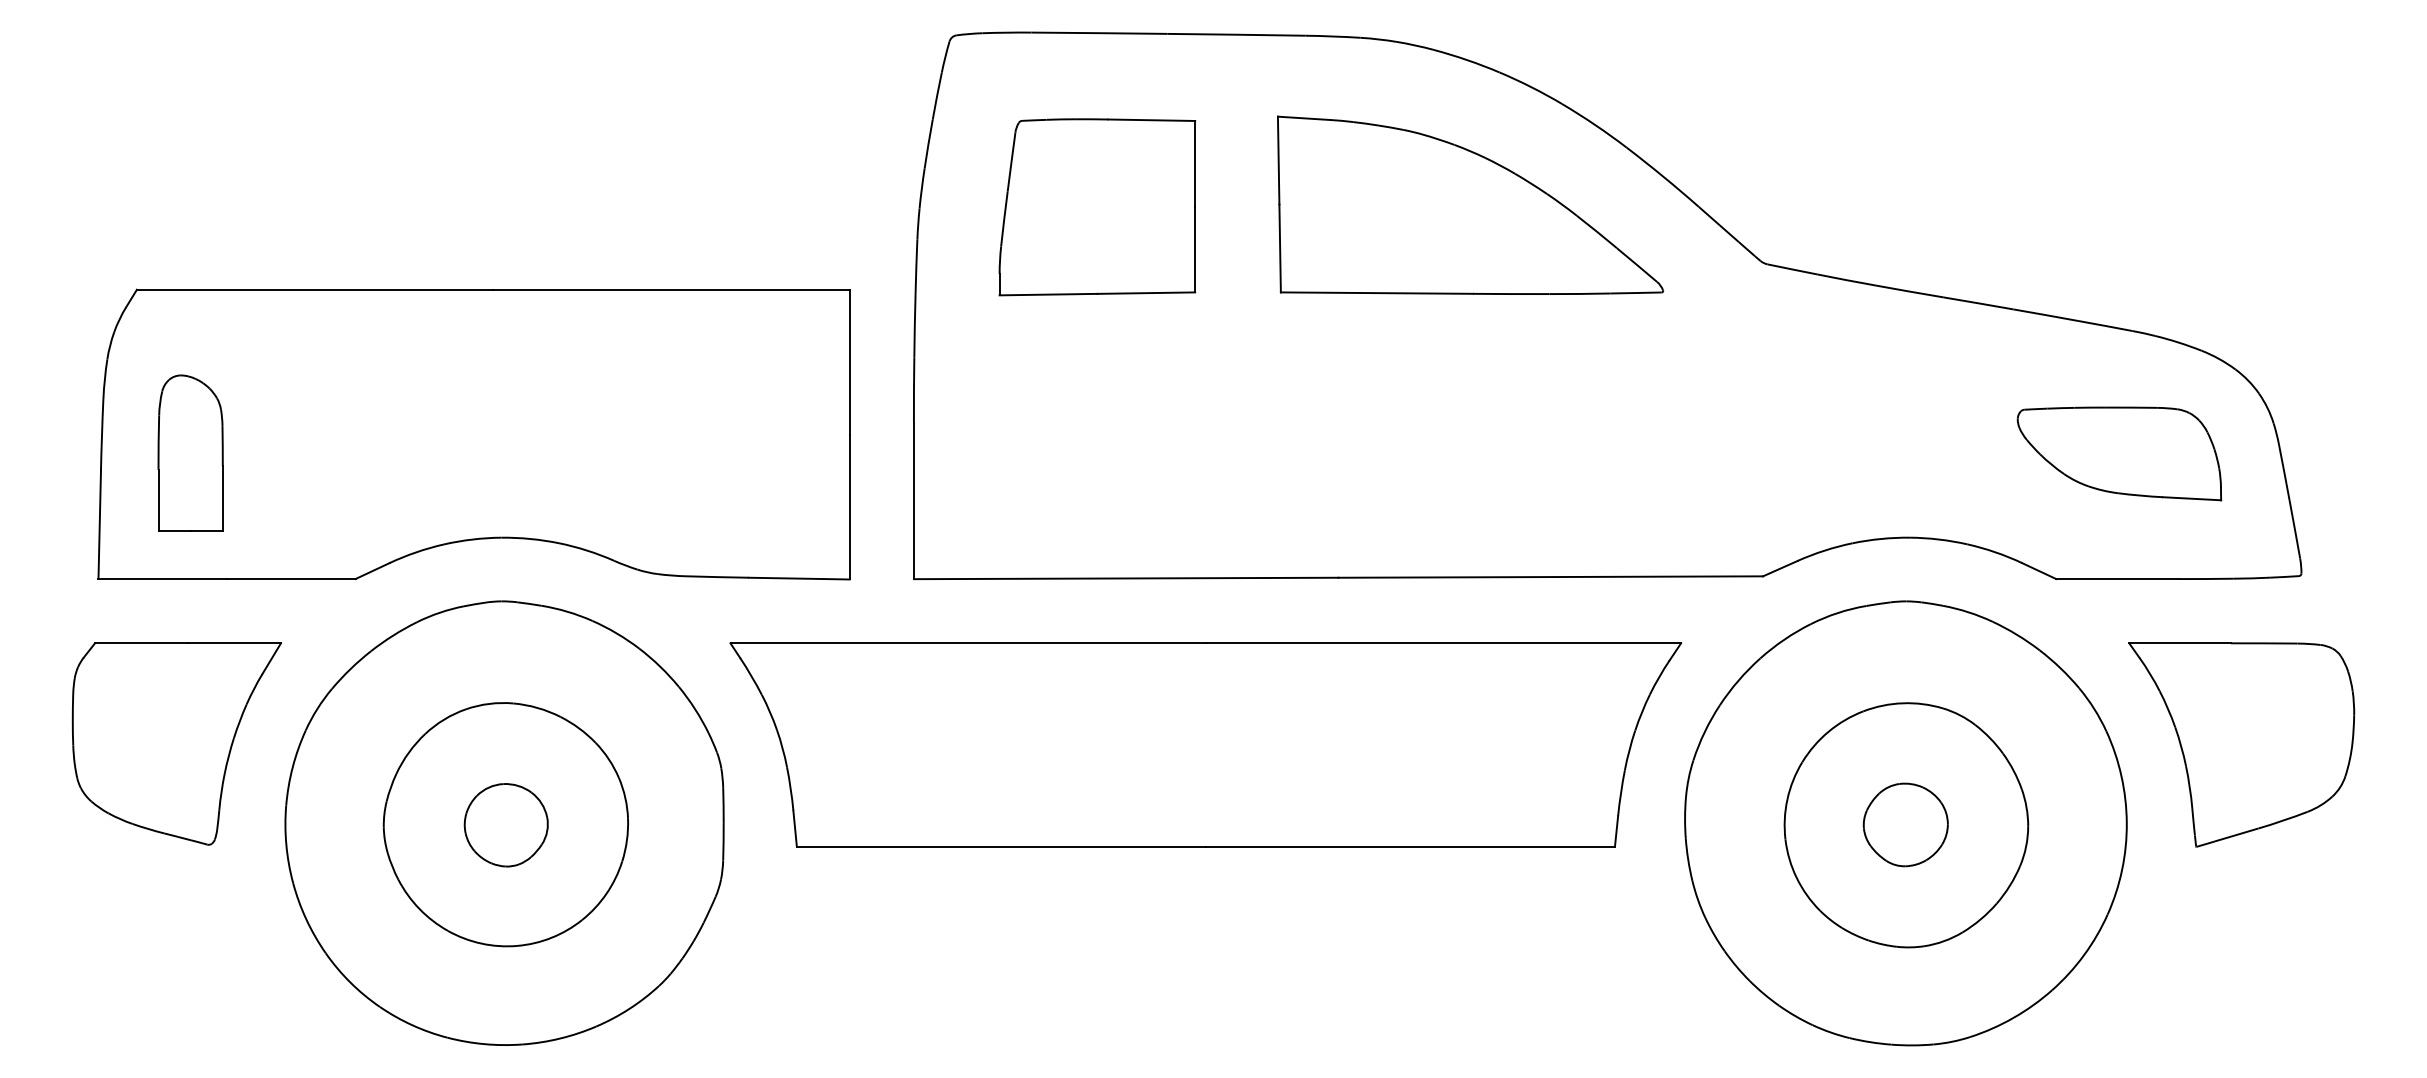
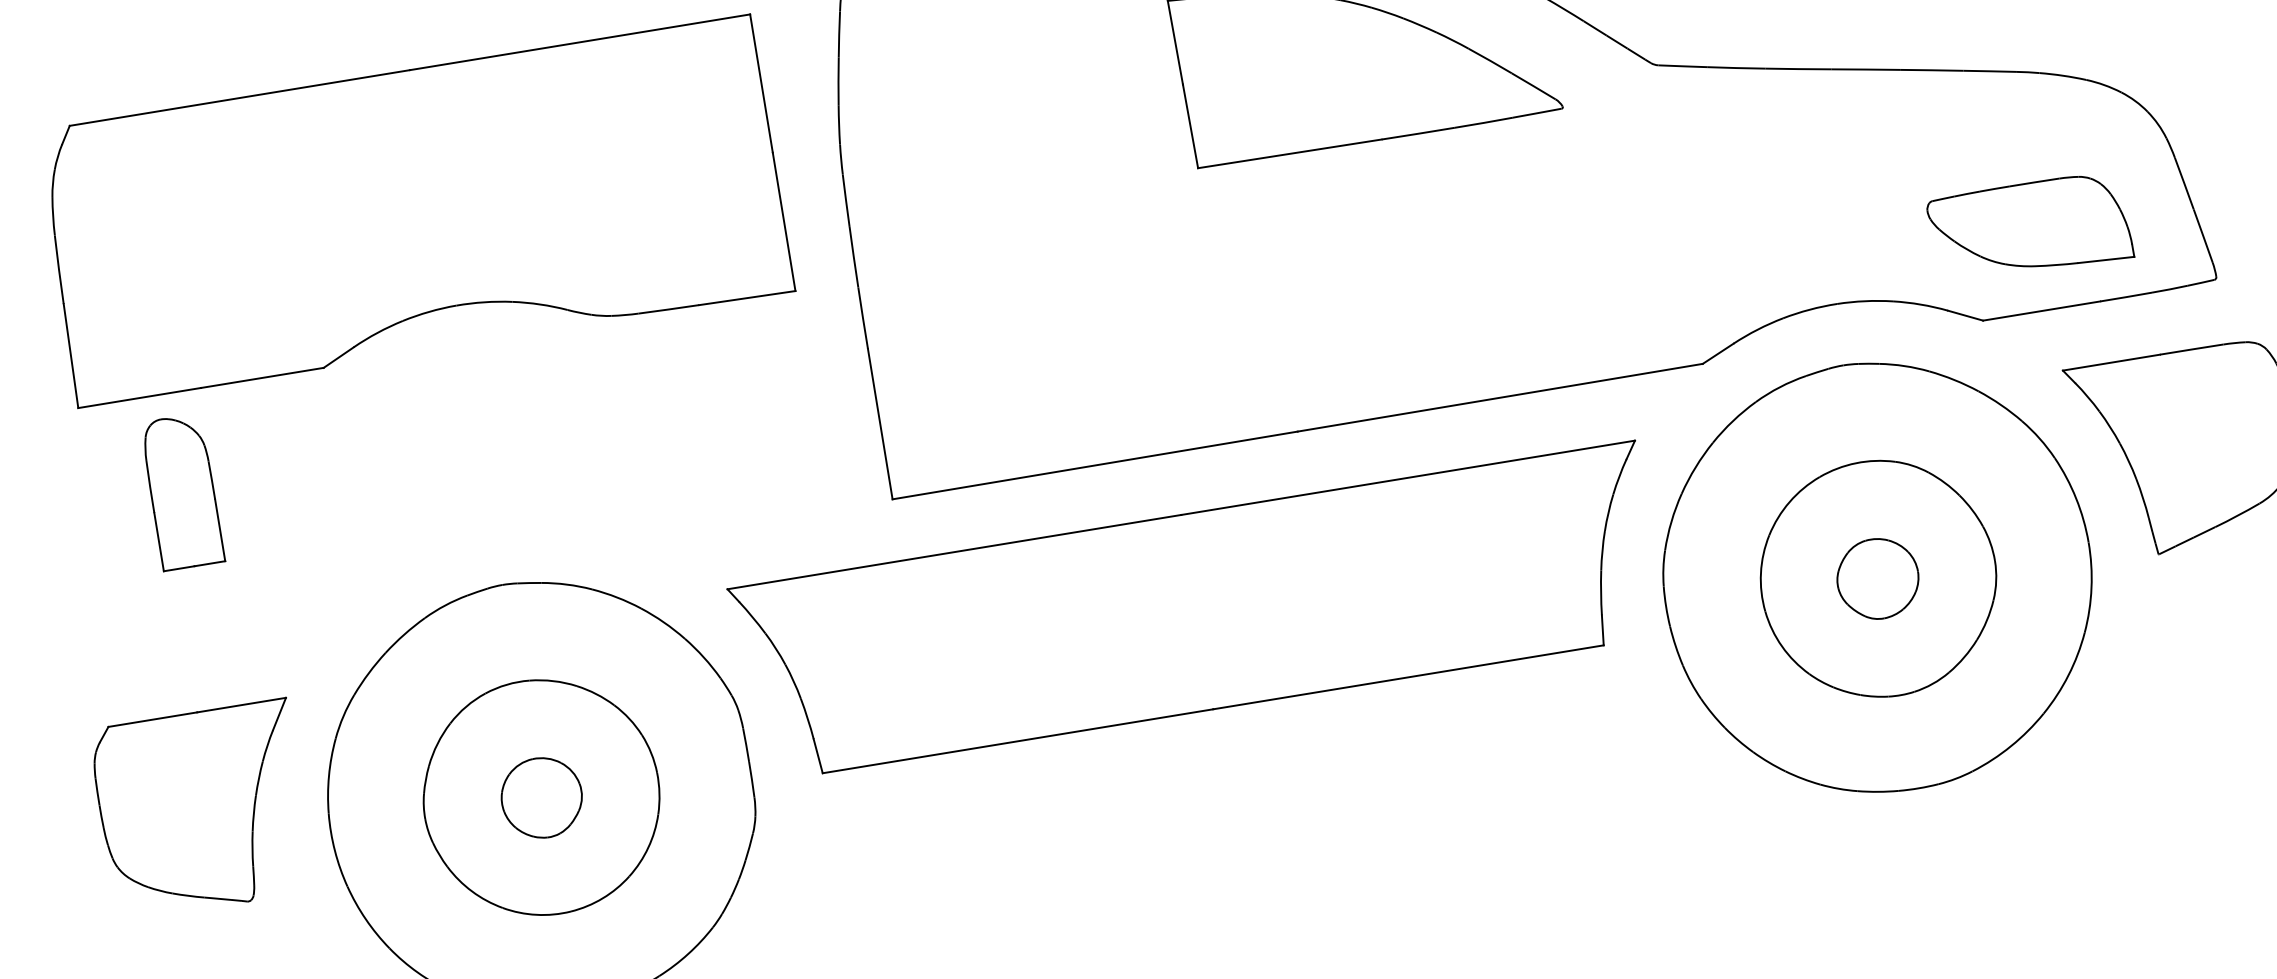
part: (1097, 207) -> (1009, 115), removed
part: (473, 434) -> (413, 211), moved
part: (2119, 453) -> (2029, 228), moved
part: (176, 743) -> (201, 809), moved

